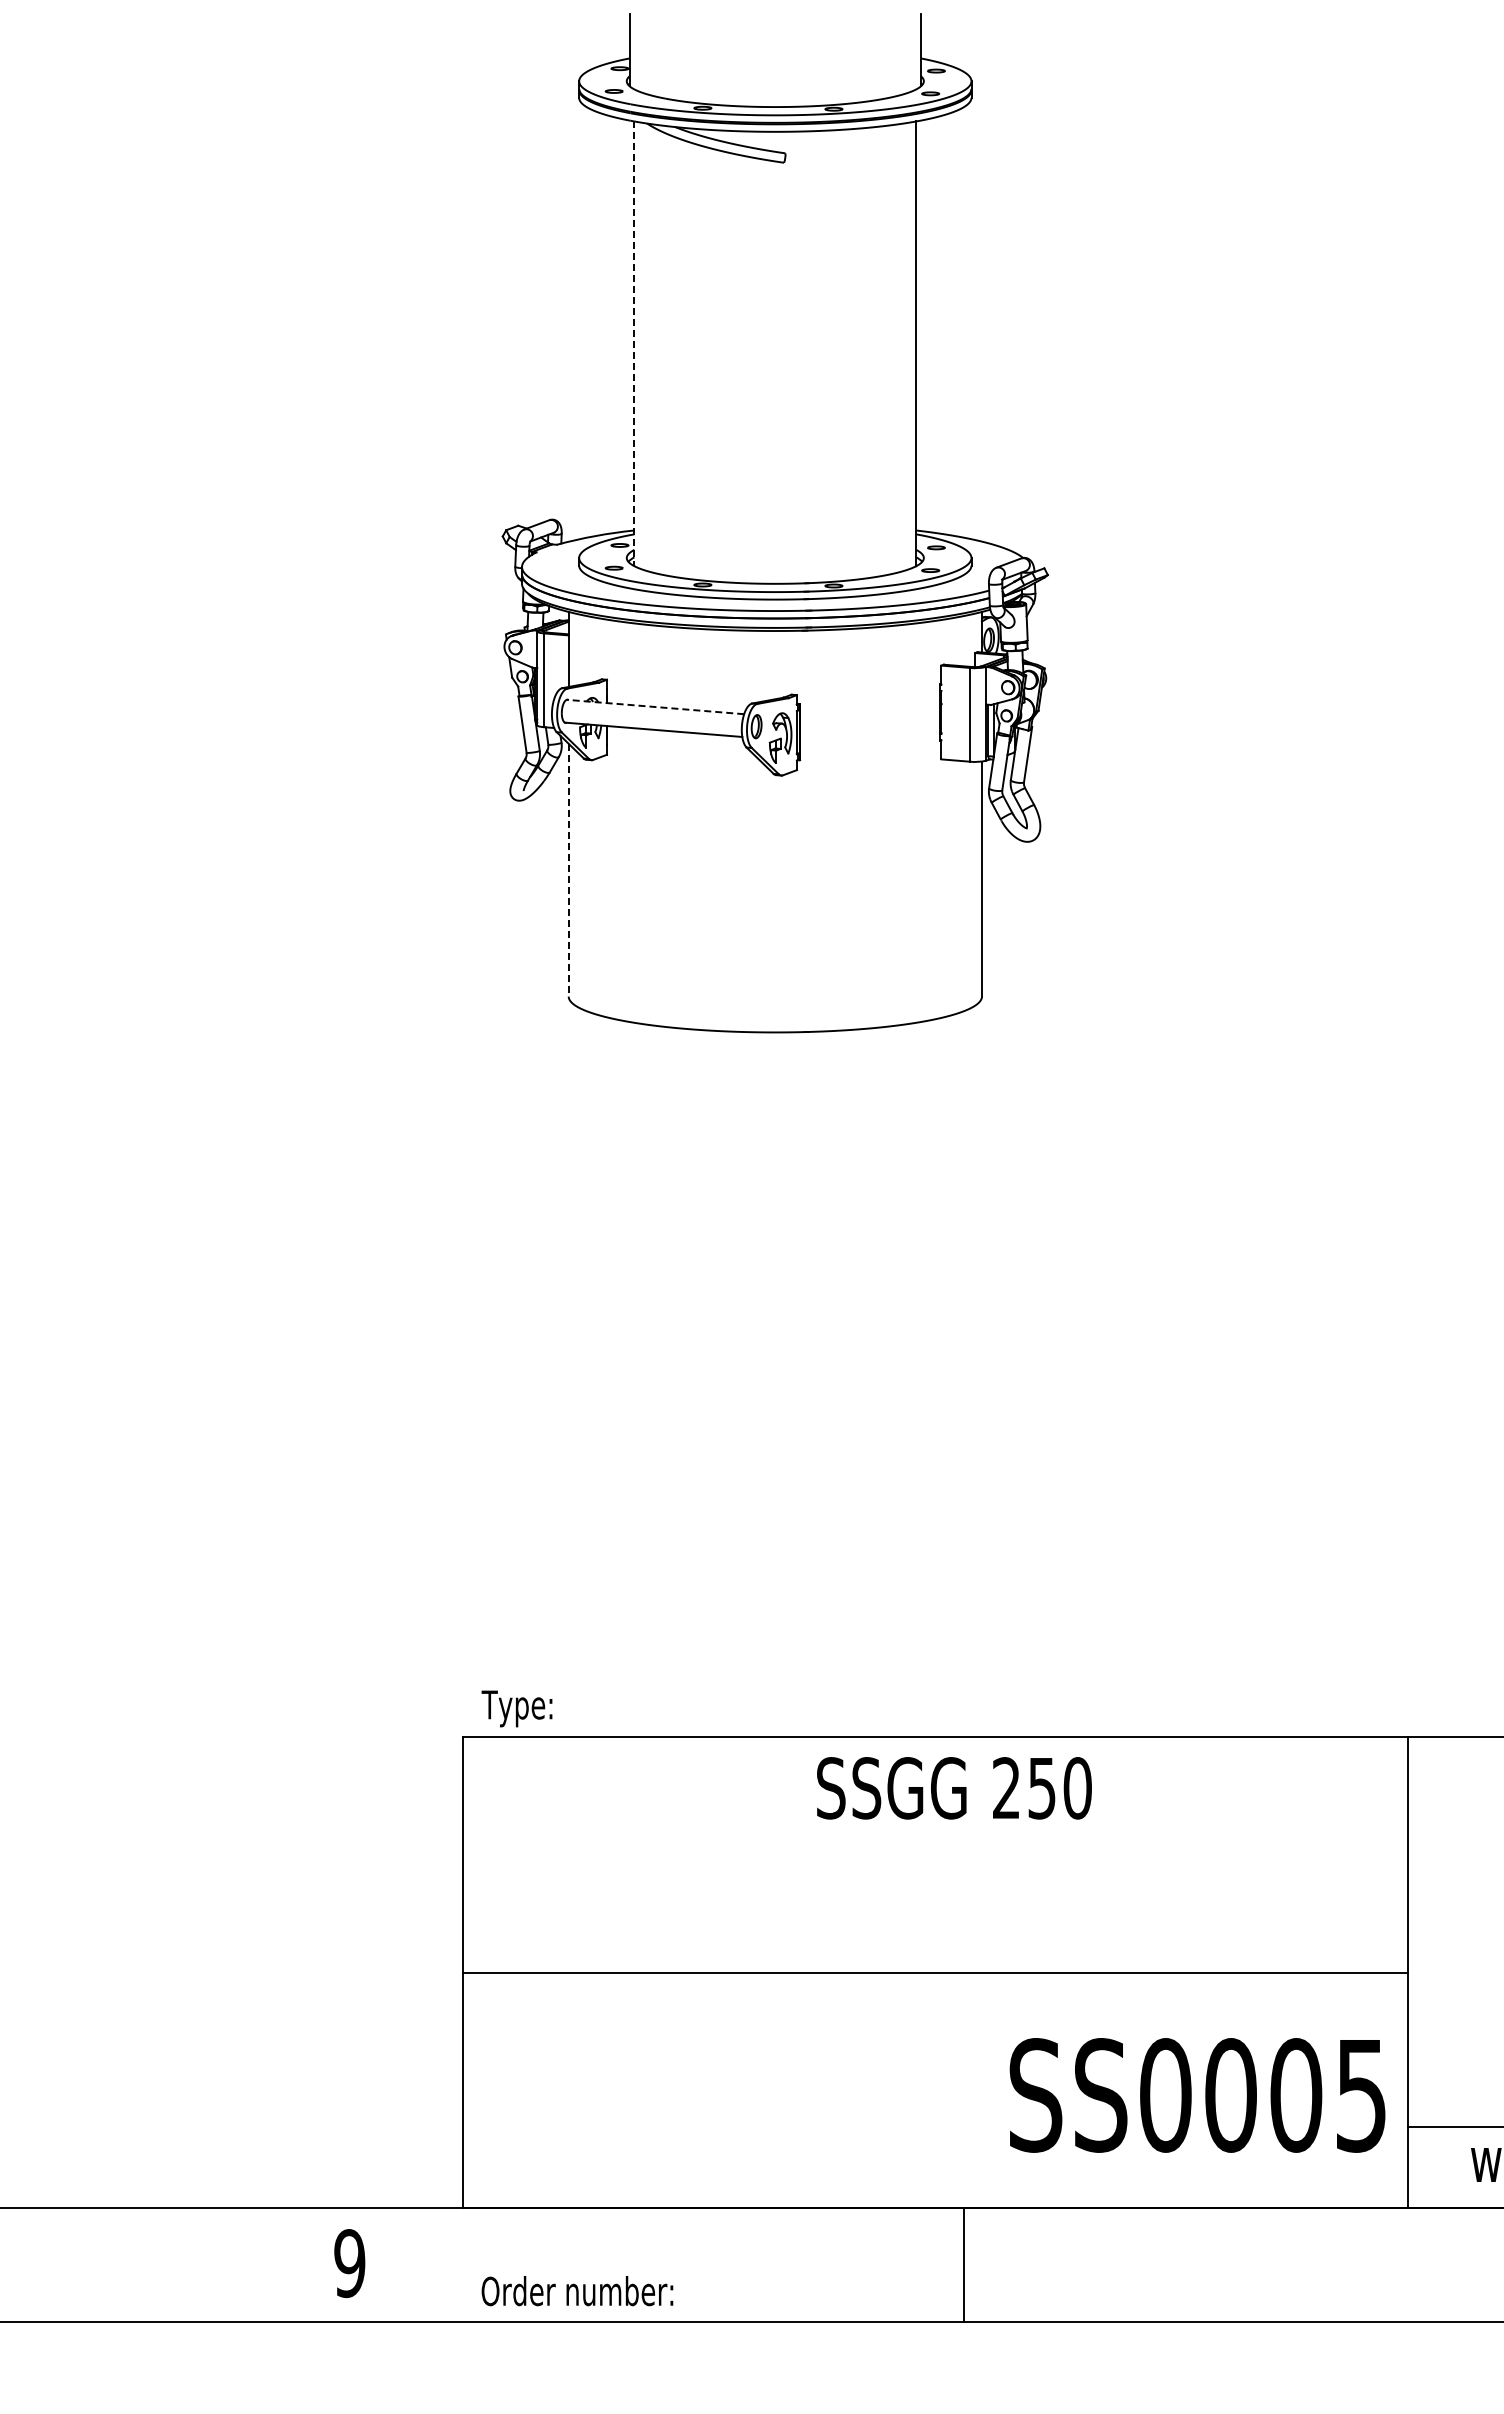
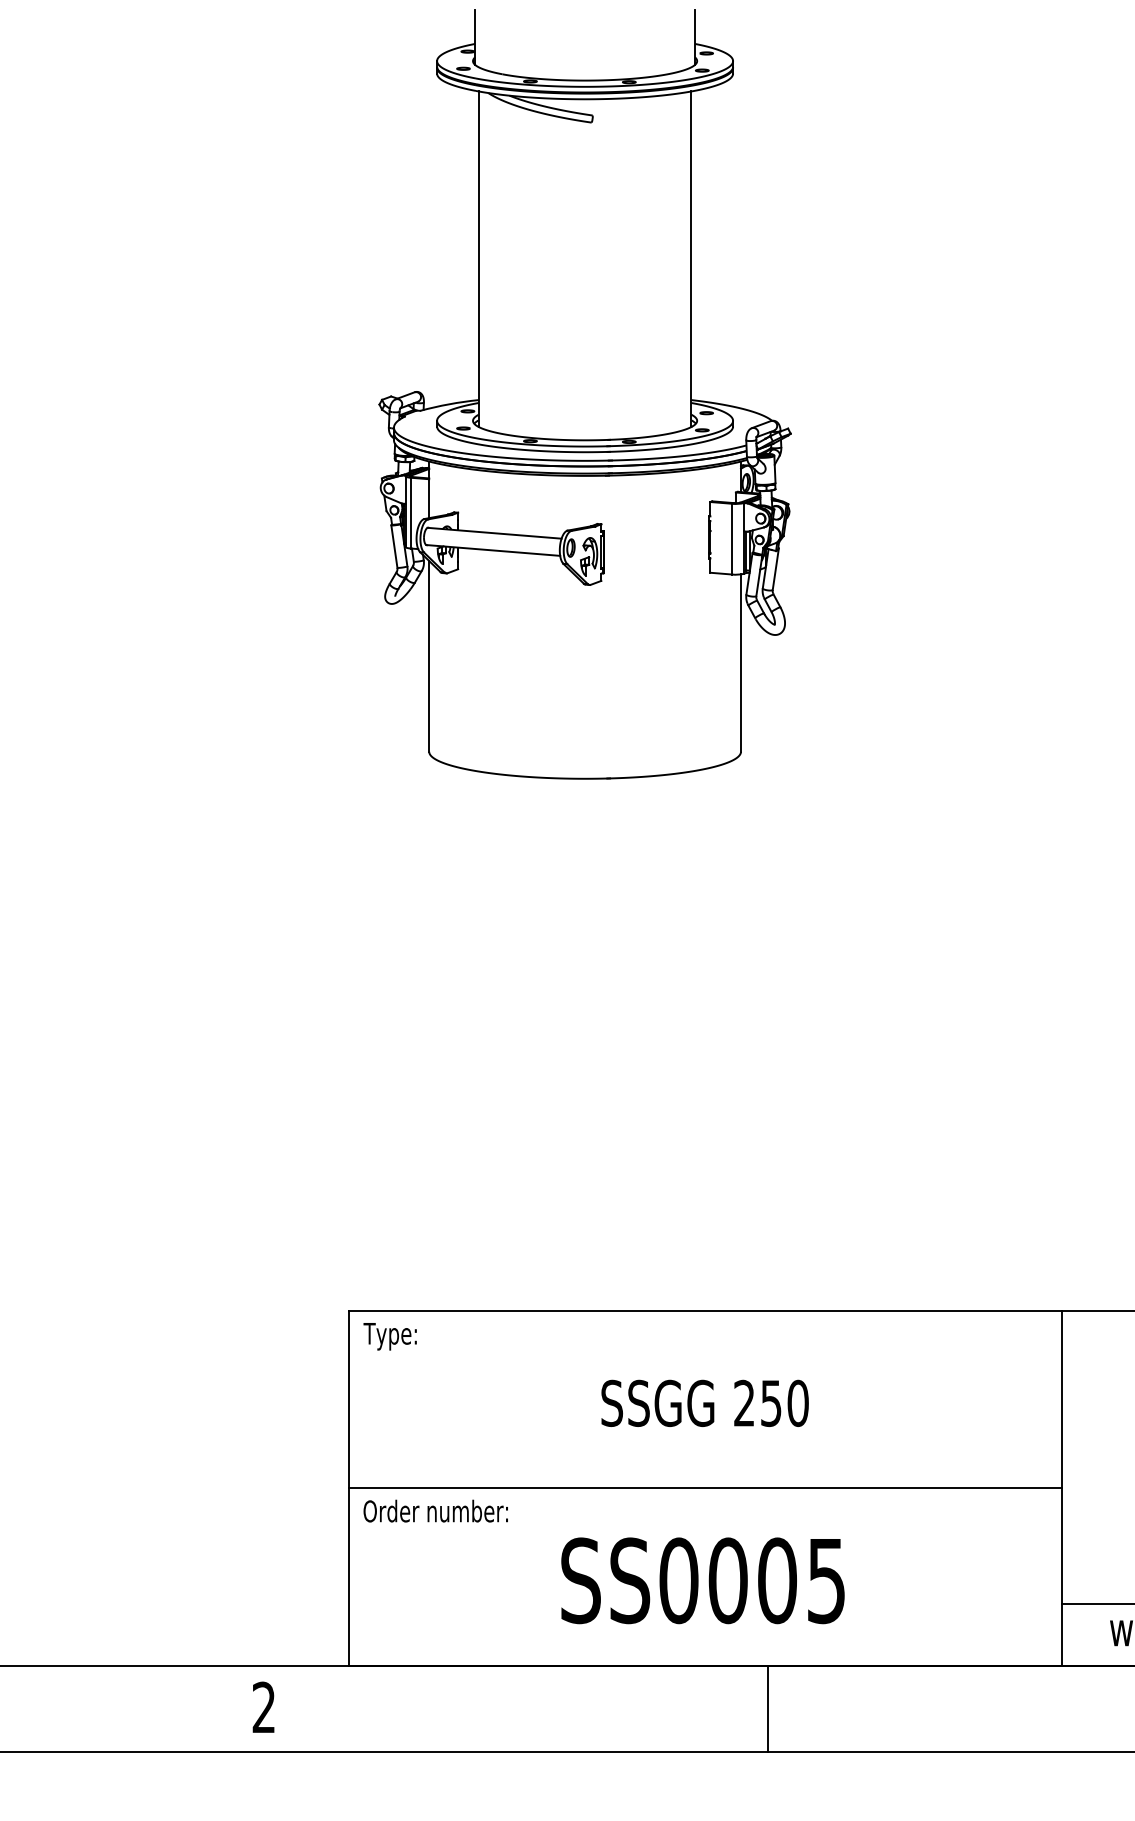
line: (634, 344) -> (478, 259), dashed -> solid
line: (654, 706) -> (493, 532), dashed -> solid
line: (568, 870) -> (429, 656), dashed -> solid
text: (516, 1708) -> (389, 1336), moved
text: (954, 1788) -> (705, 1403), moved
text: (1197, 2095) -> (702, 1580), moved
text: (349, 2263) -> (263, 1707), 9 -> 2
line: (964, 2264) -> (767, 1708), moved
text: (577, 2291) -> (435, 1511), moved

